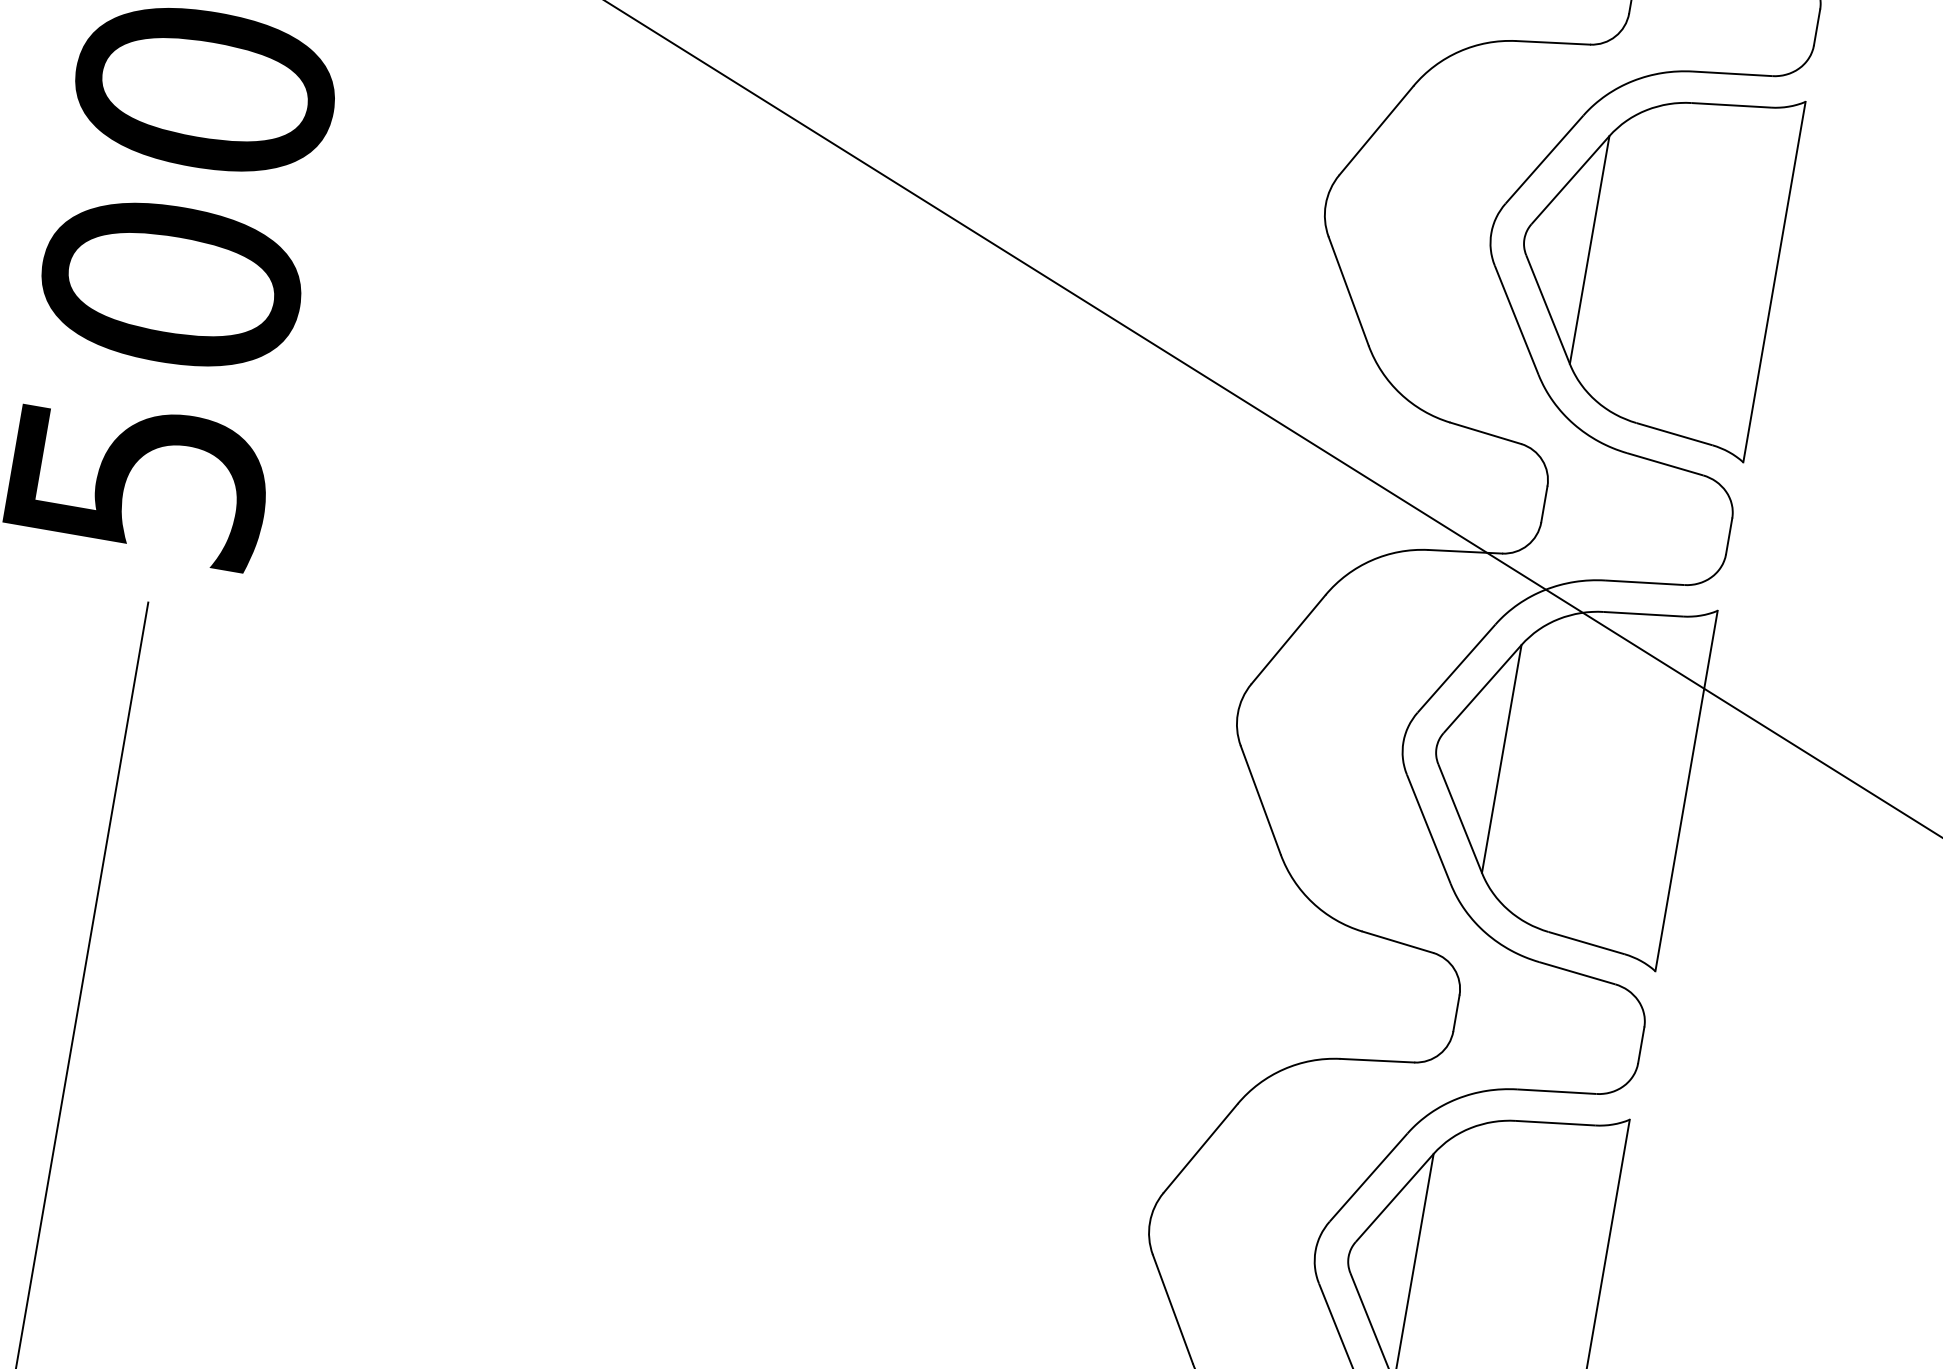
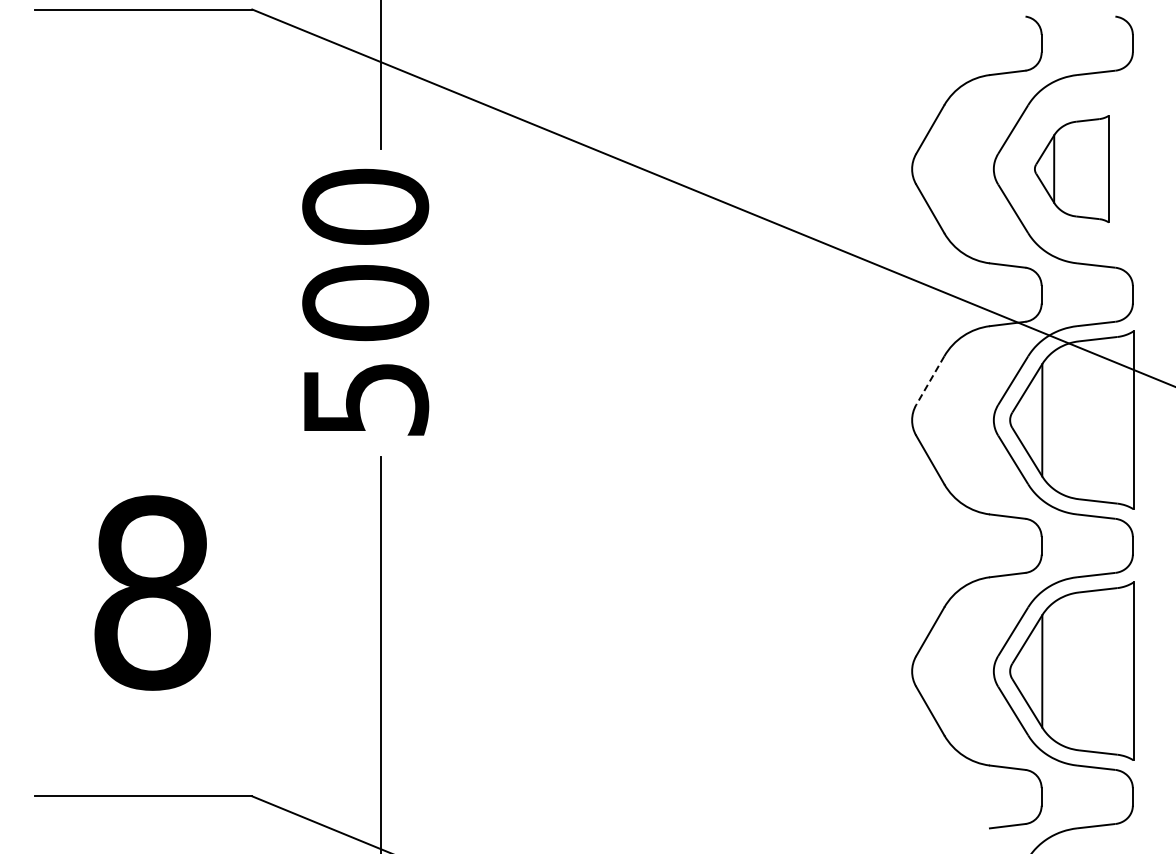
part: (1649, 258) -> (1071, 168), size x0.6
line: (1288, 641) -> (930, 381), solid -> dashed

